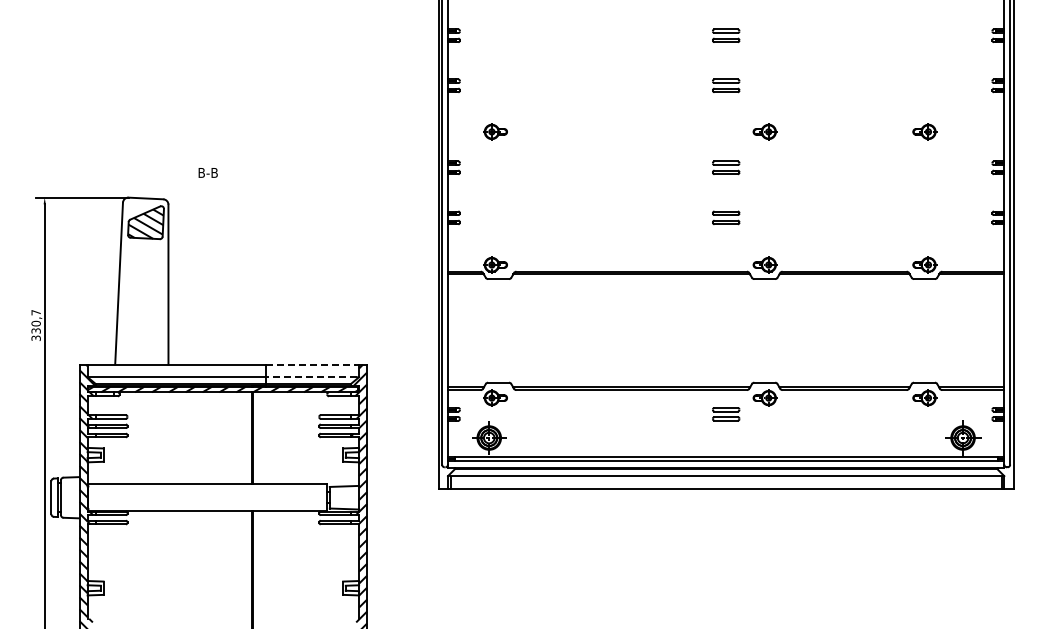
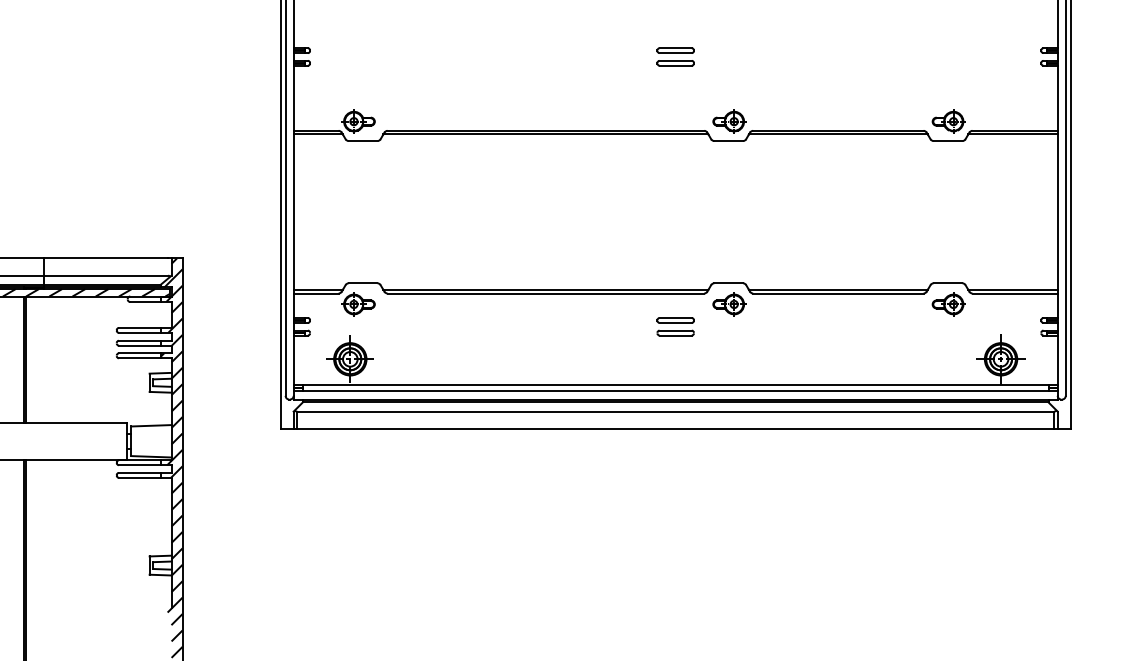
line: (311, 364) -> (106, 258), dashed -> solid
line: (310, 377) -> (104, 276), dashed -> solid

